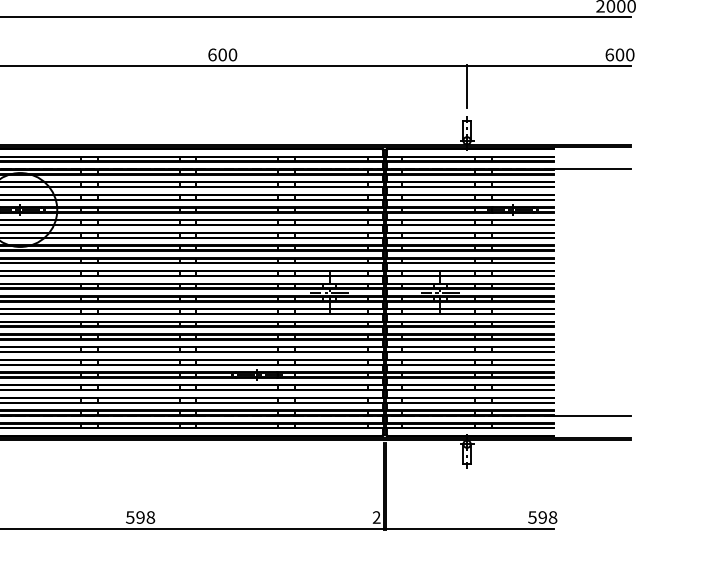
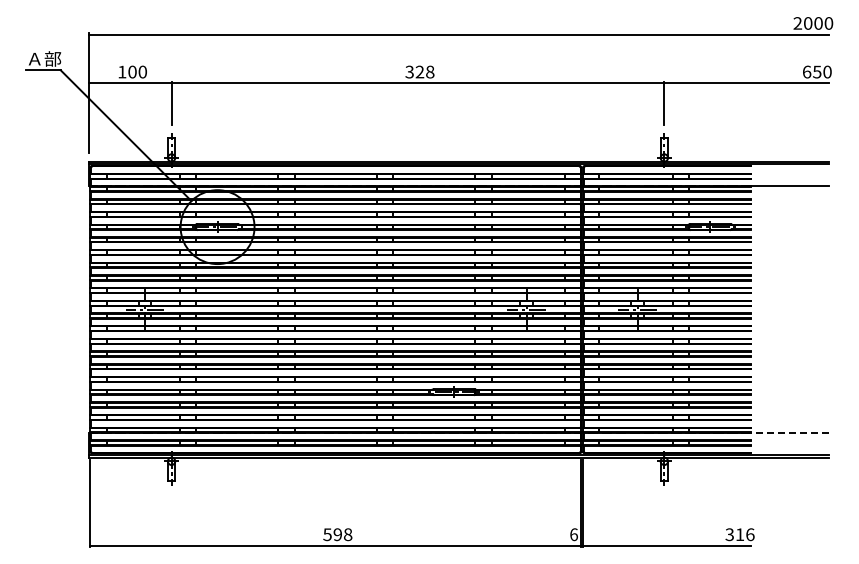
text: (222, 54) -> (419, 71), 600 -> 328
text: (620, 54) -> (817, 71), 600 -> 650
line: (593, 415) -> (790, 432), solid -> dashed
text: (376, 517) -> (573, 534), 2 -> 6
text: (543, 517) -> (740, 534), 598 -> 316

